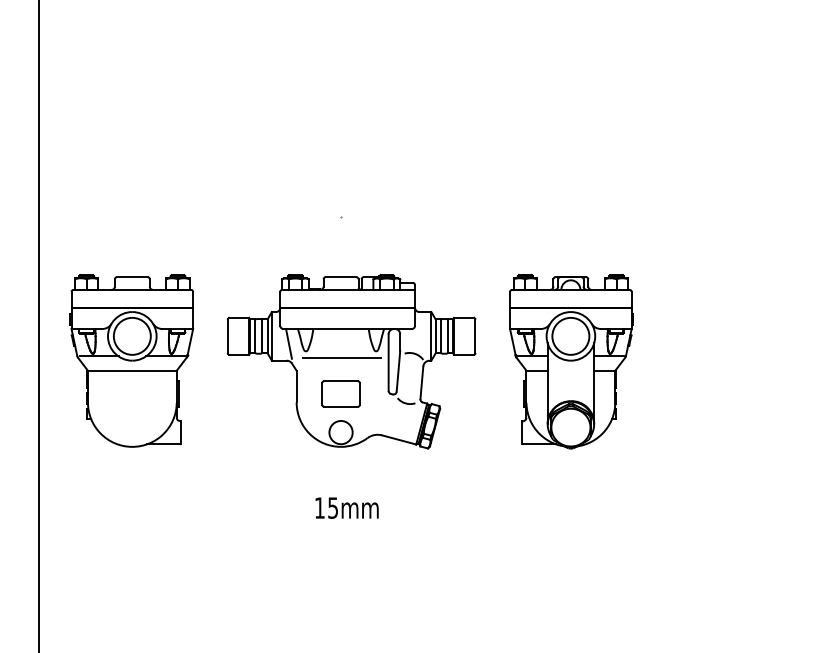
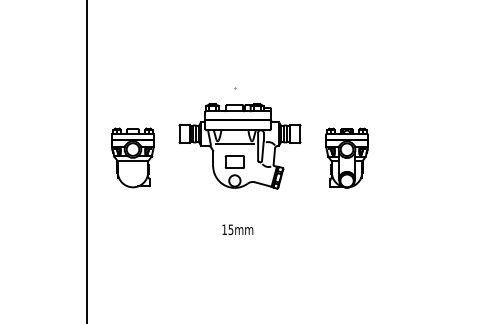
part: (131, 359) -> (132, 157), size x0.7
part: (350, 362) -> (239, 146), moved
part: (569, 362) -> (346, 158), size x0.7

